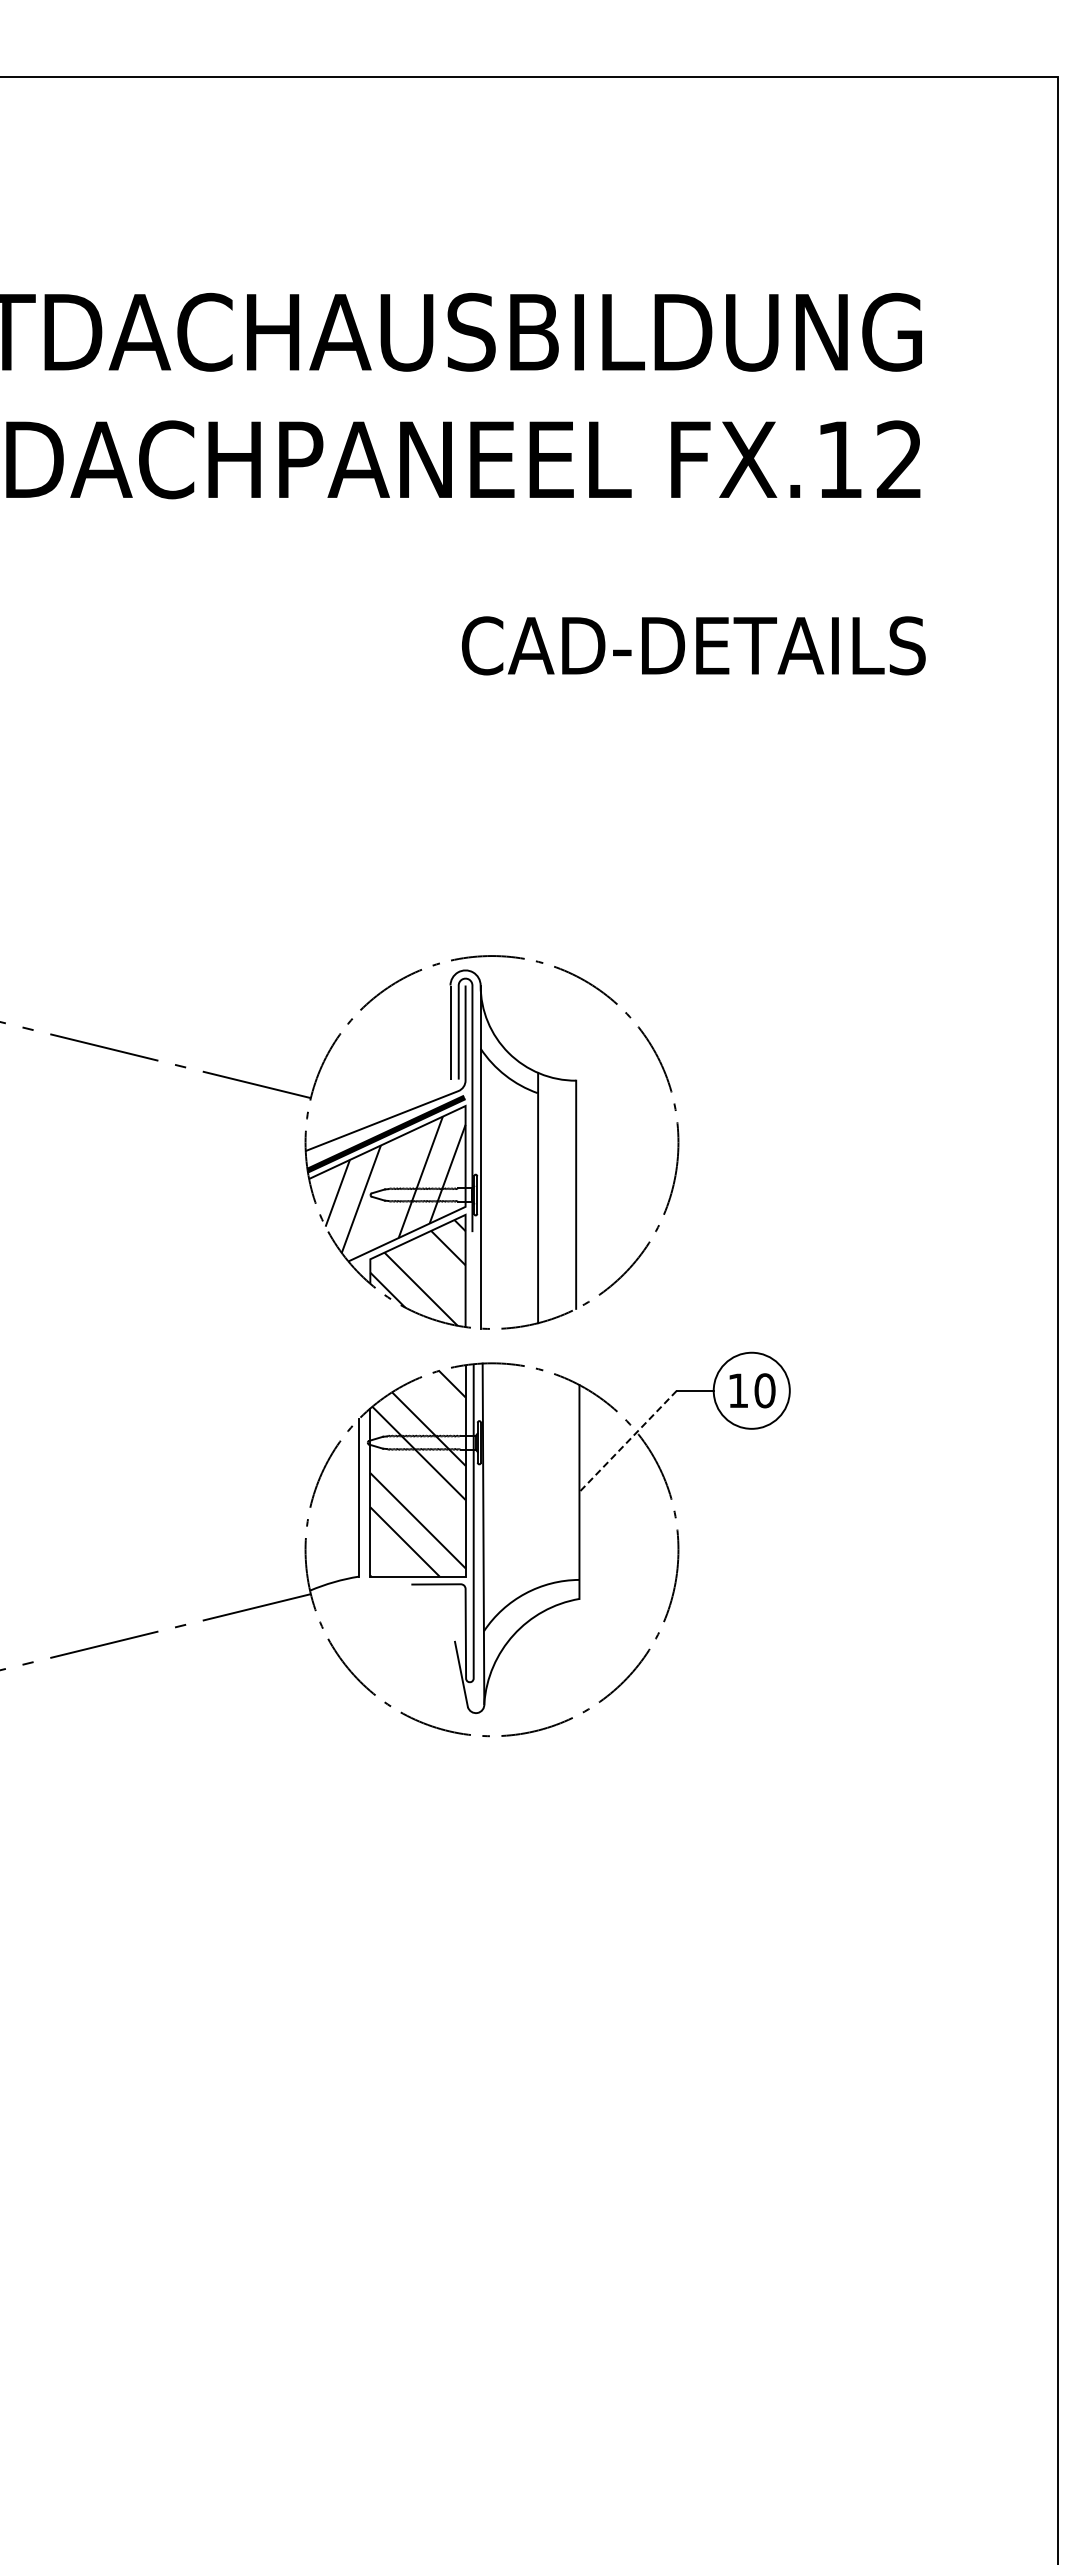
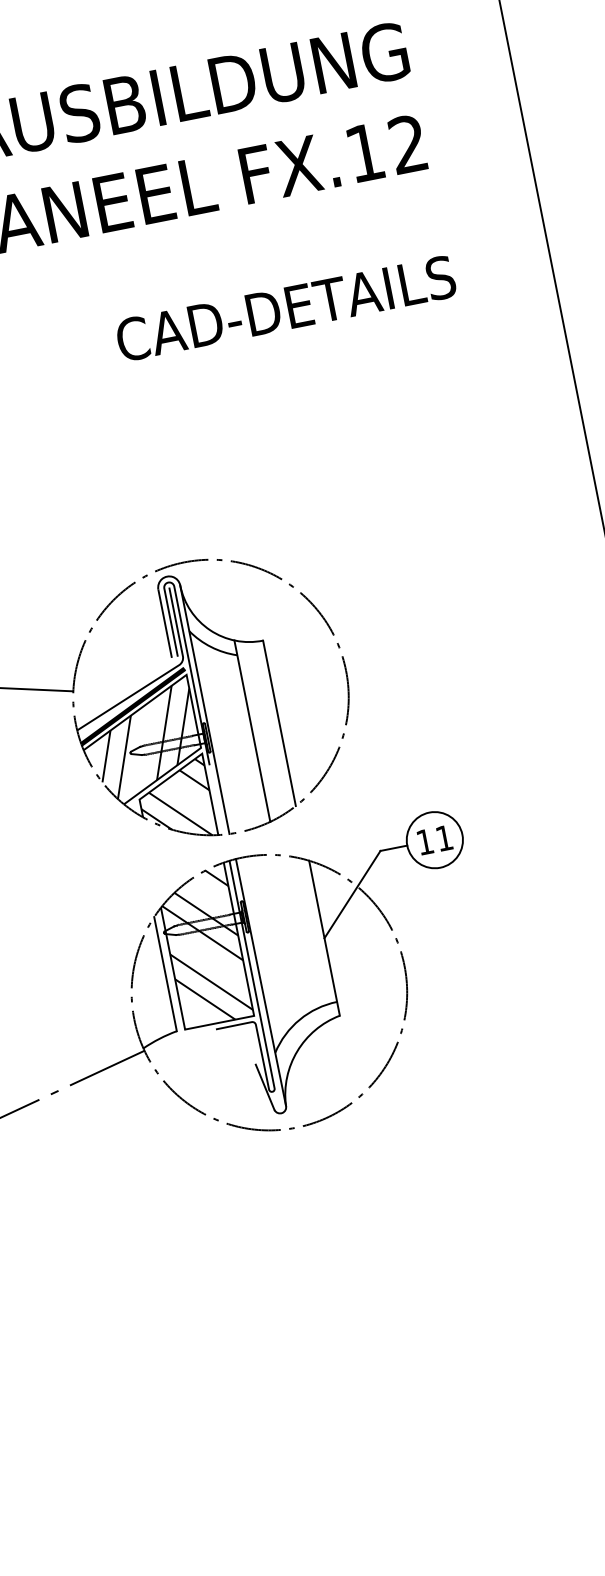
text: (764, 1390) -> (444, 838), 10 -> 11
line: (627, 1441) -> (352, 894), dashed -> solid

